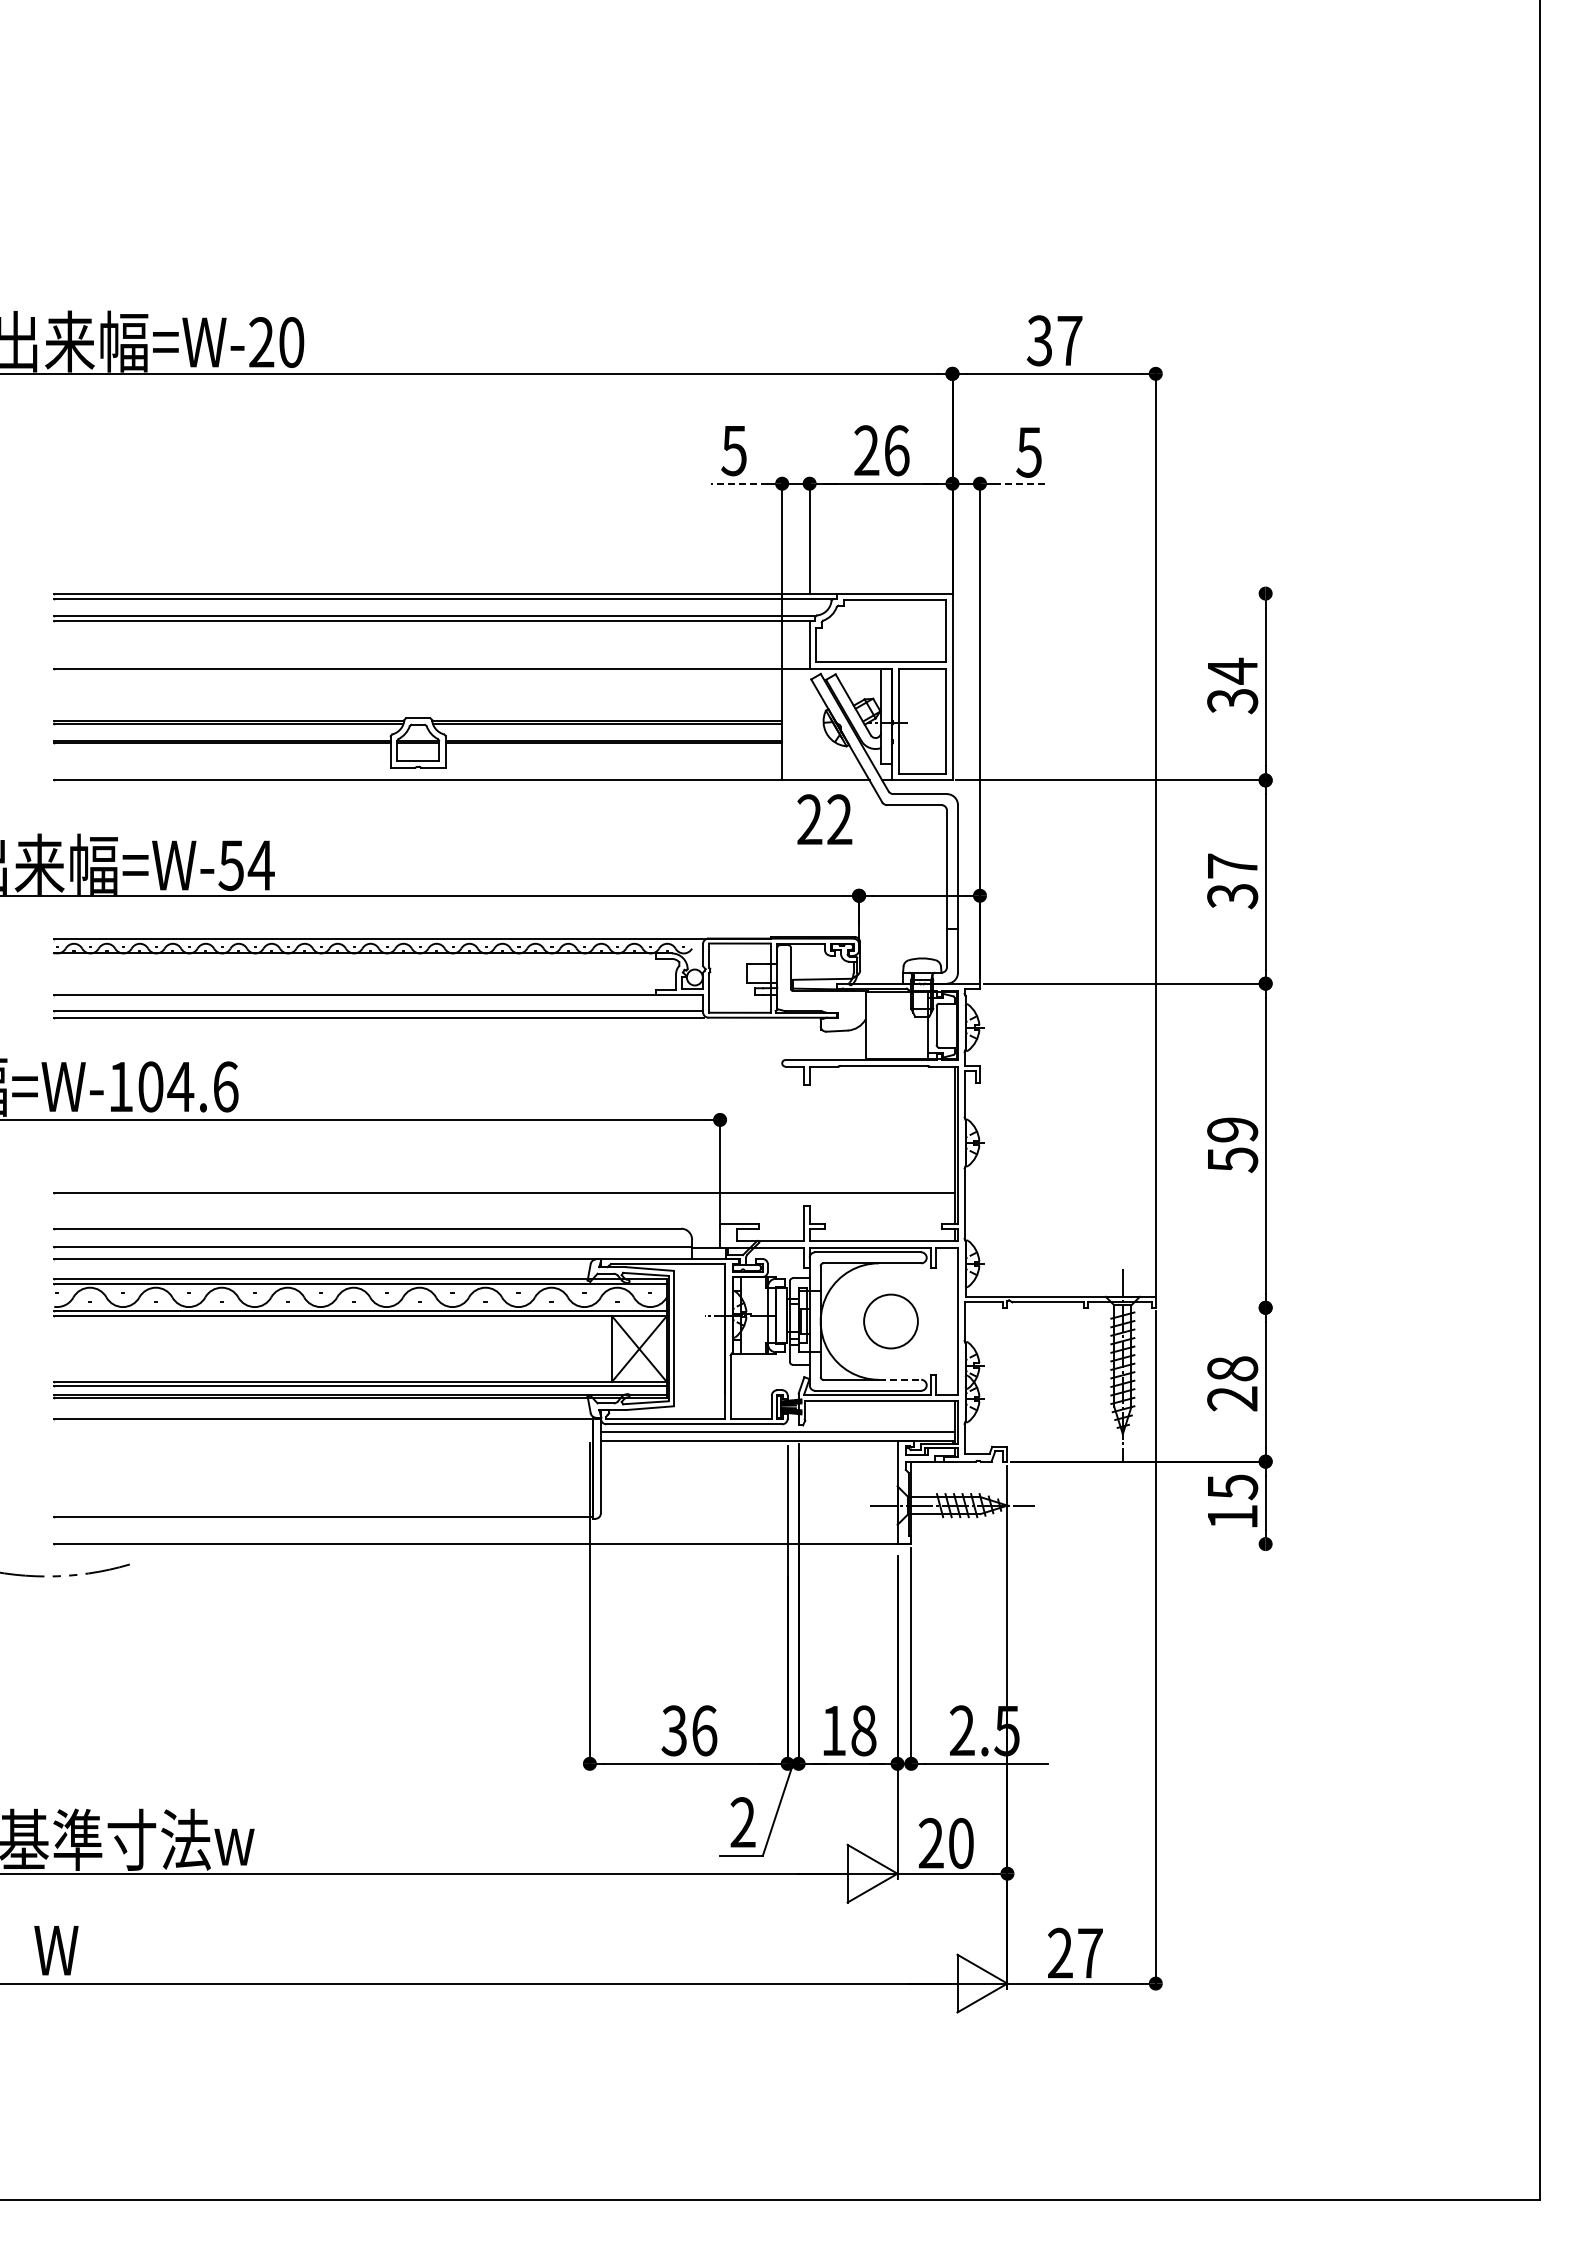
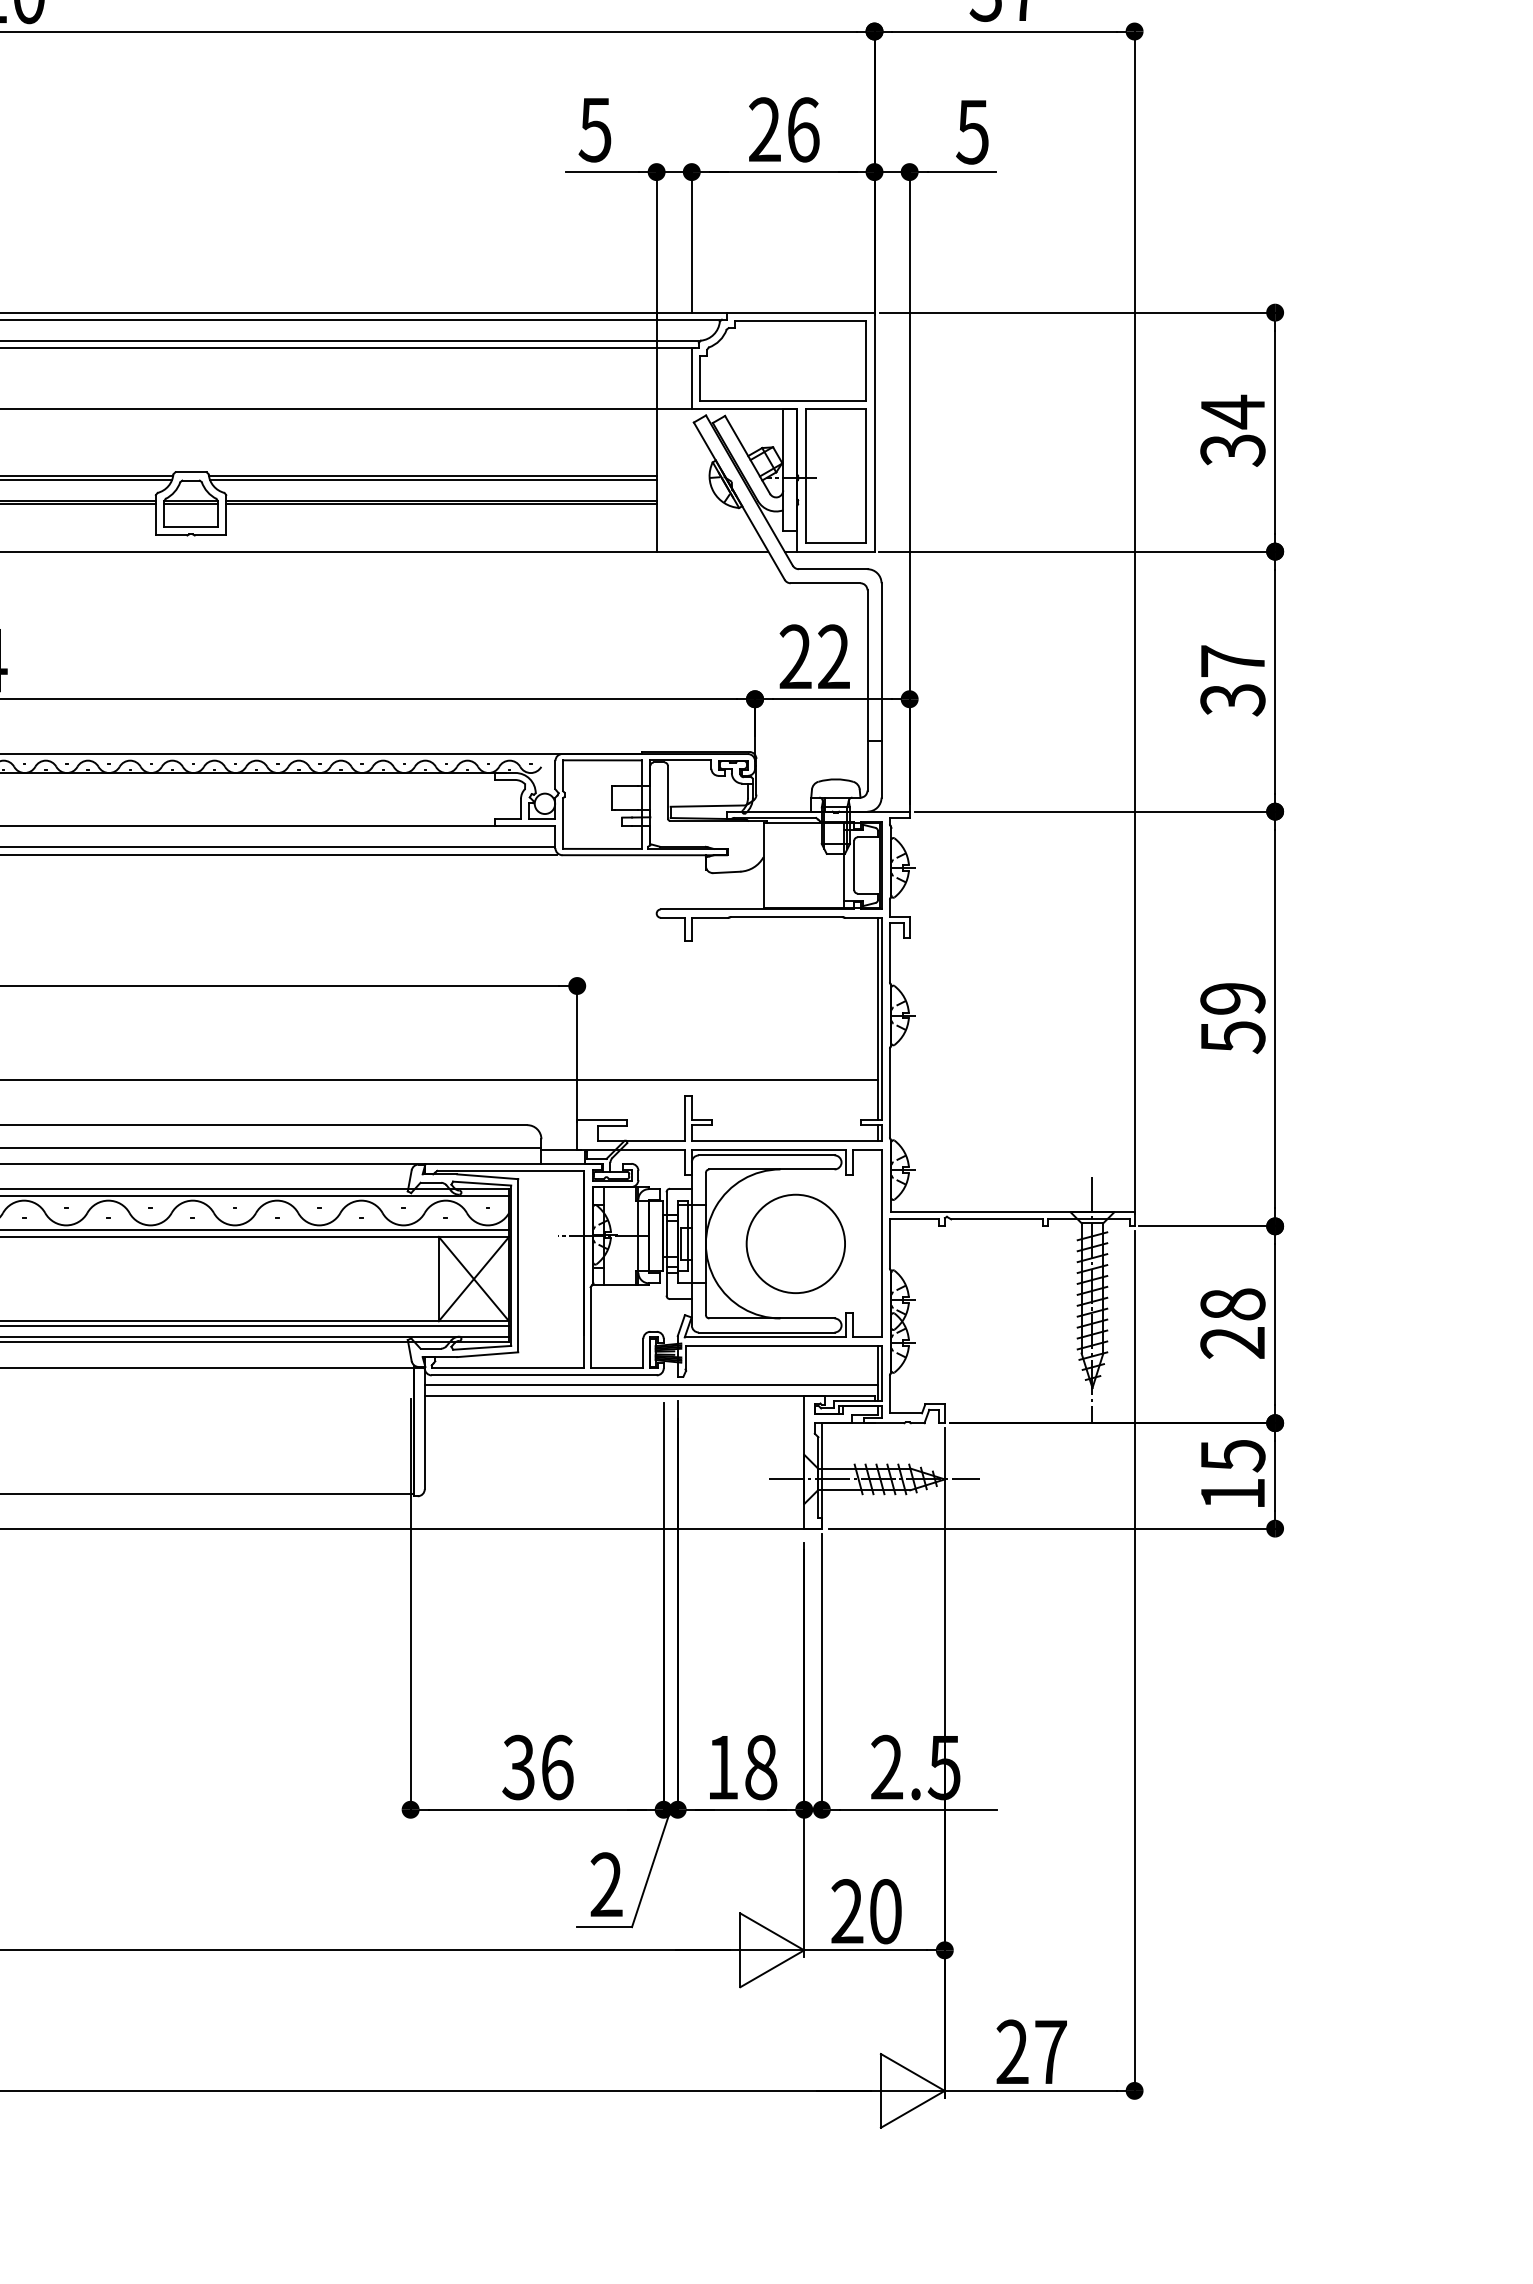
line: (739, 483) -> (602, 171), dashed -> solid
line: (1020, 483) -> (961, 171), dashed -> solid
line: (1113, 593) -> (1080, 312), added
text: (824, 819) -> (814, 656), moved
line: (1215, 1307) -> (1210, 1225), added
circle: (890, 1321) -> (795, 1243), size x1.43
line: (900, 1379) -> (808, 1318), dashed -> solid
line: (1093, 1544) -> (1054, 1529), added

